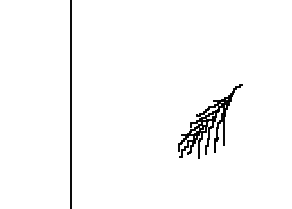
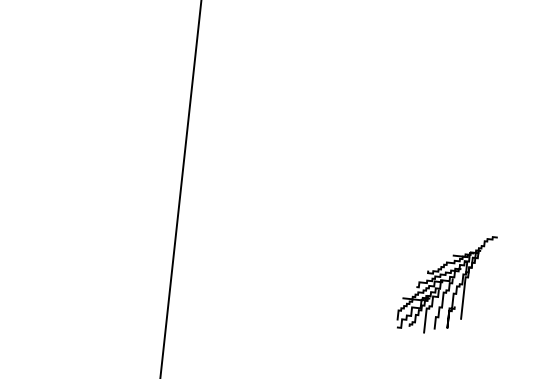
part: (210, 120) -> (446, 281), size x0.71

